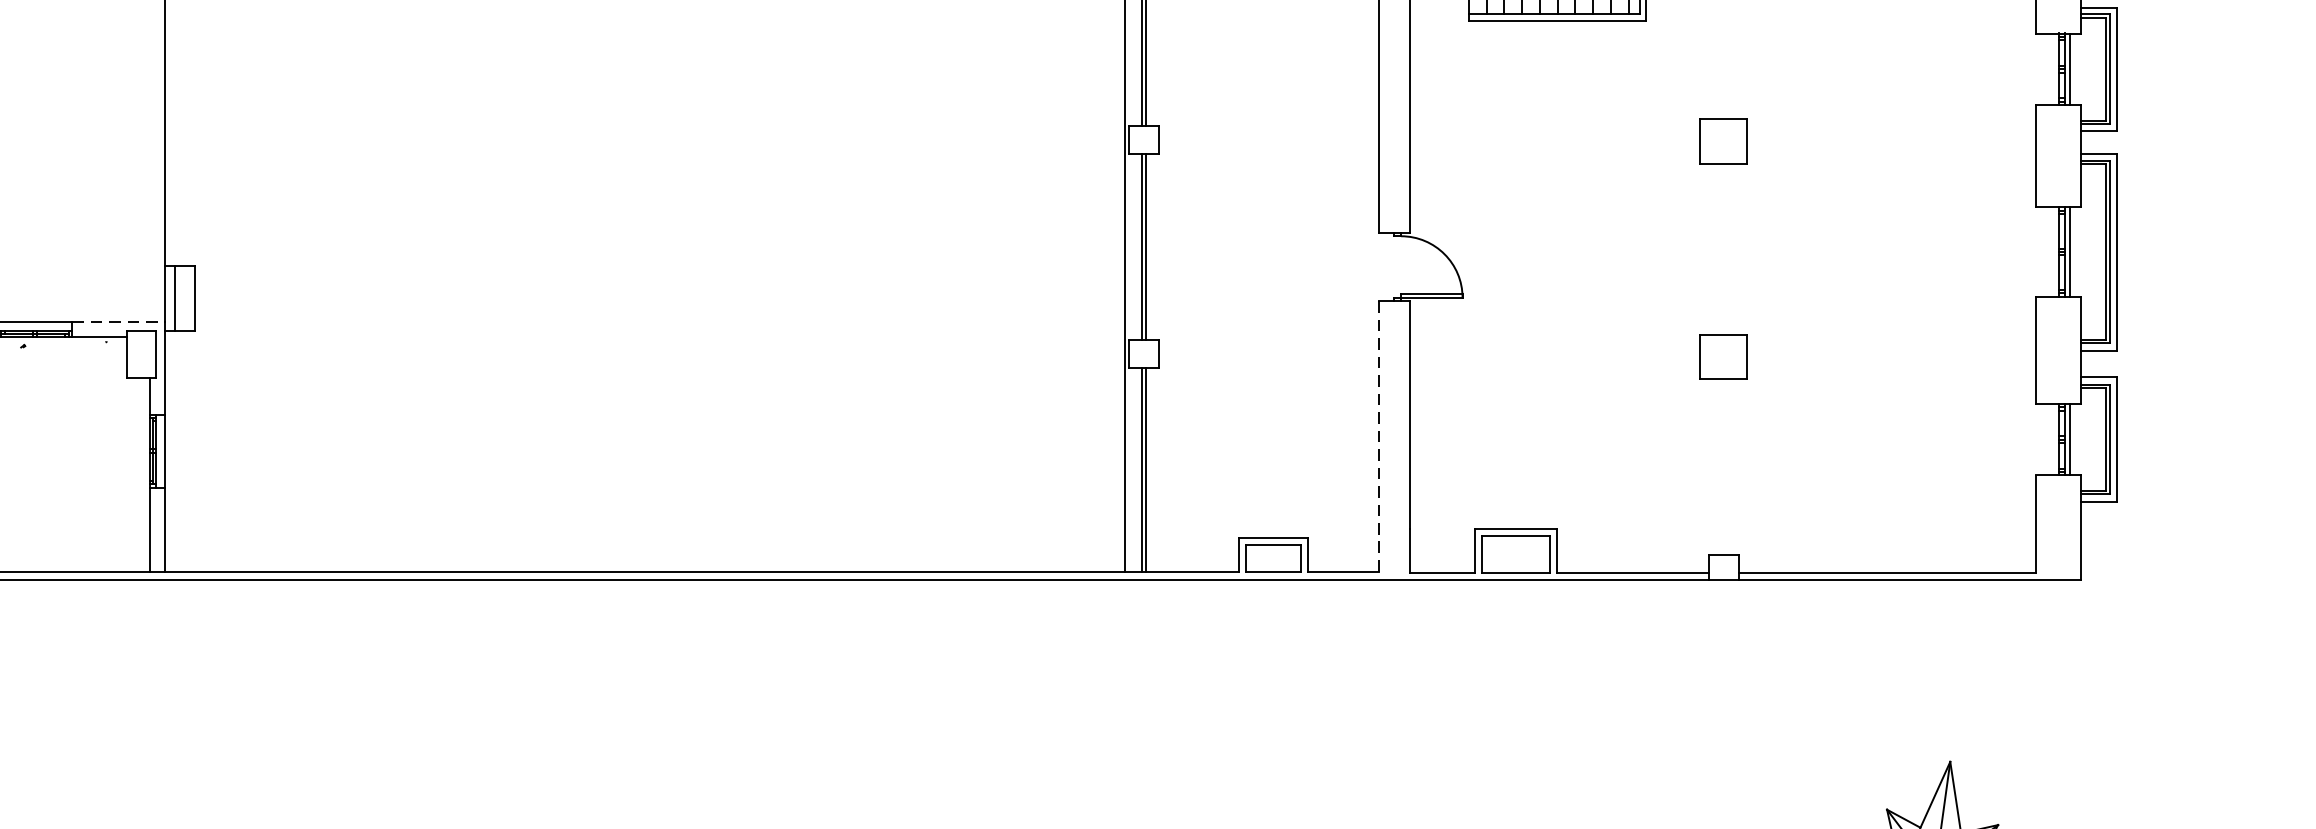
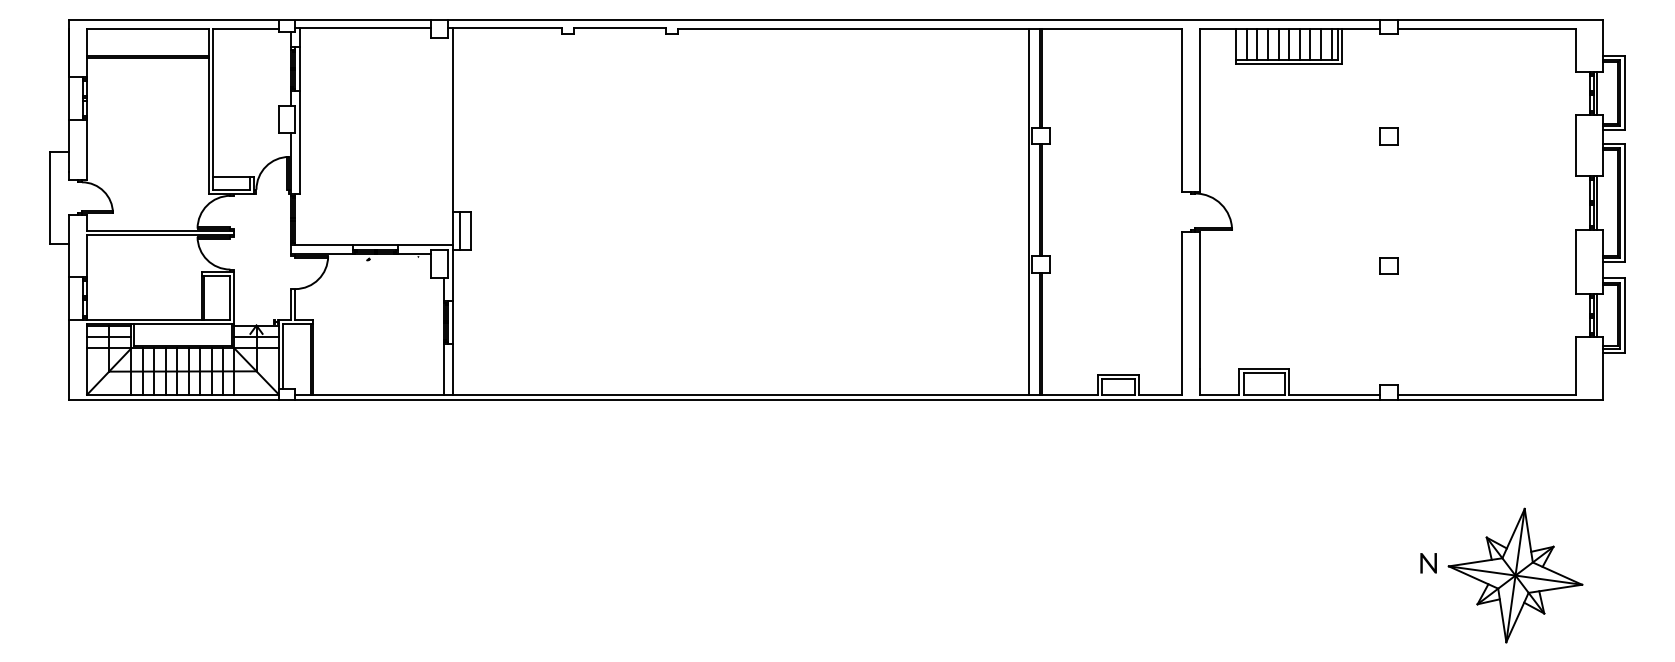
part: (1723, 141) -> (1388, 136), size x0.62
line: (118, 322) -> (425, 245), dashed -> solid
part: (1723, 356) -> (1388, 265), size x0.62
line: (1378, 437) -> (1181, 314), dashed -> solid

